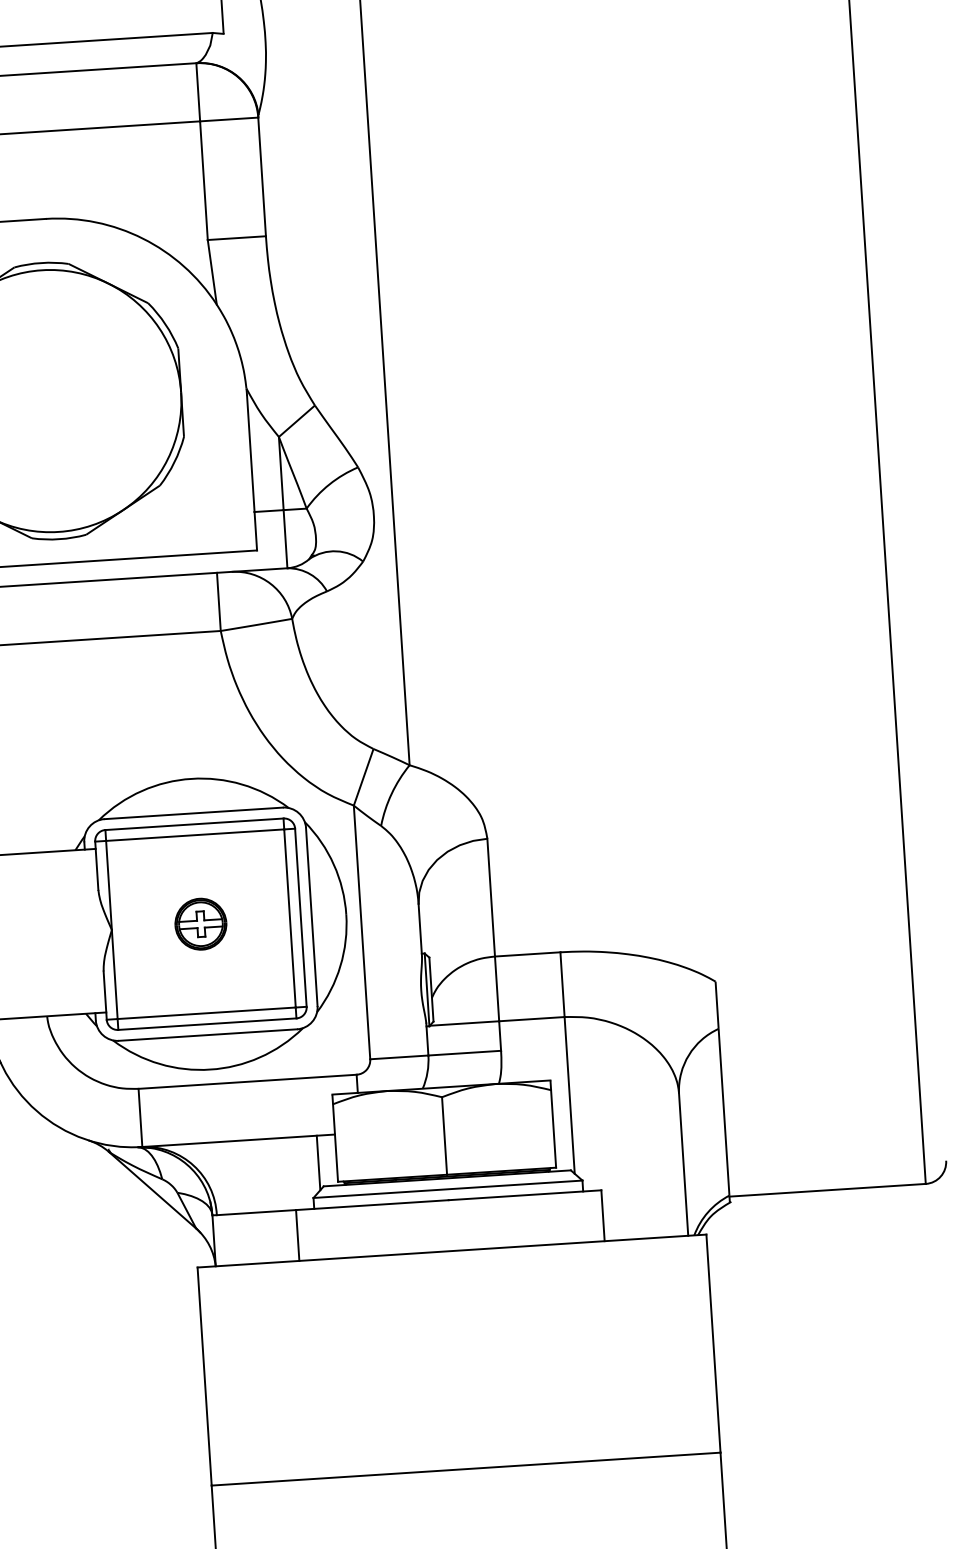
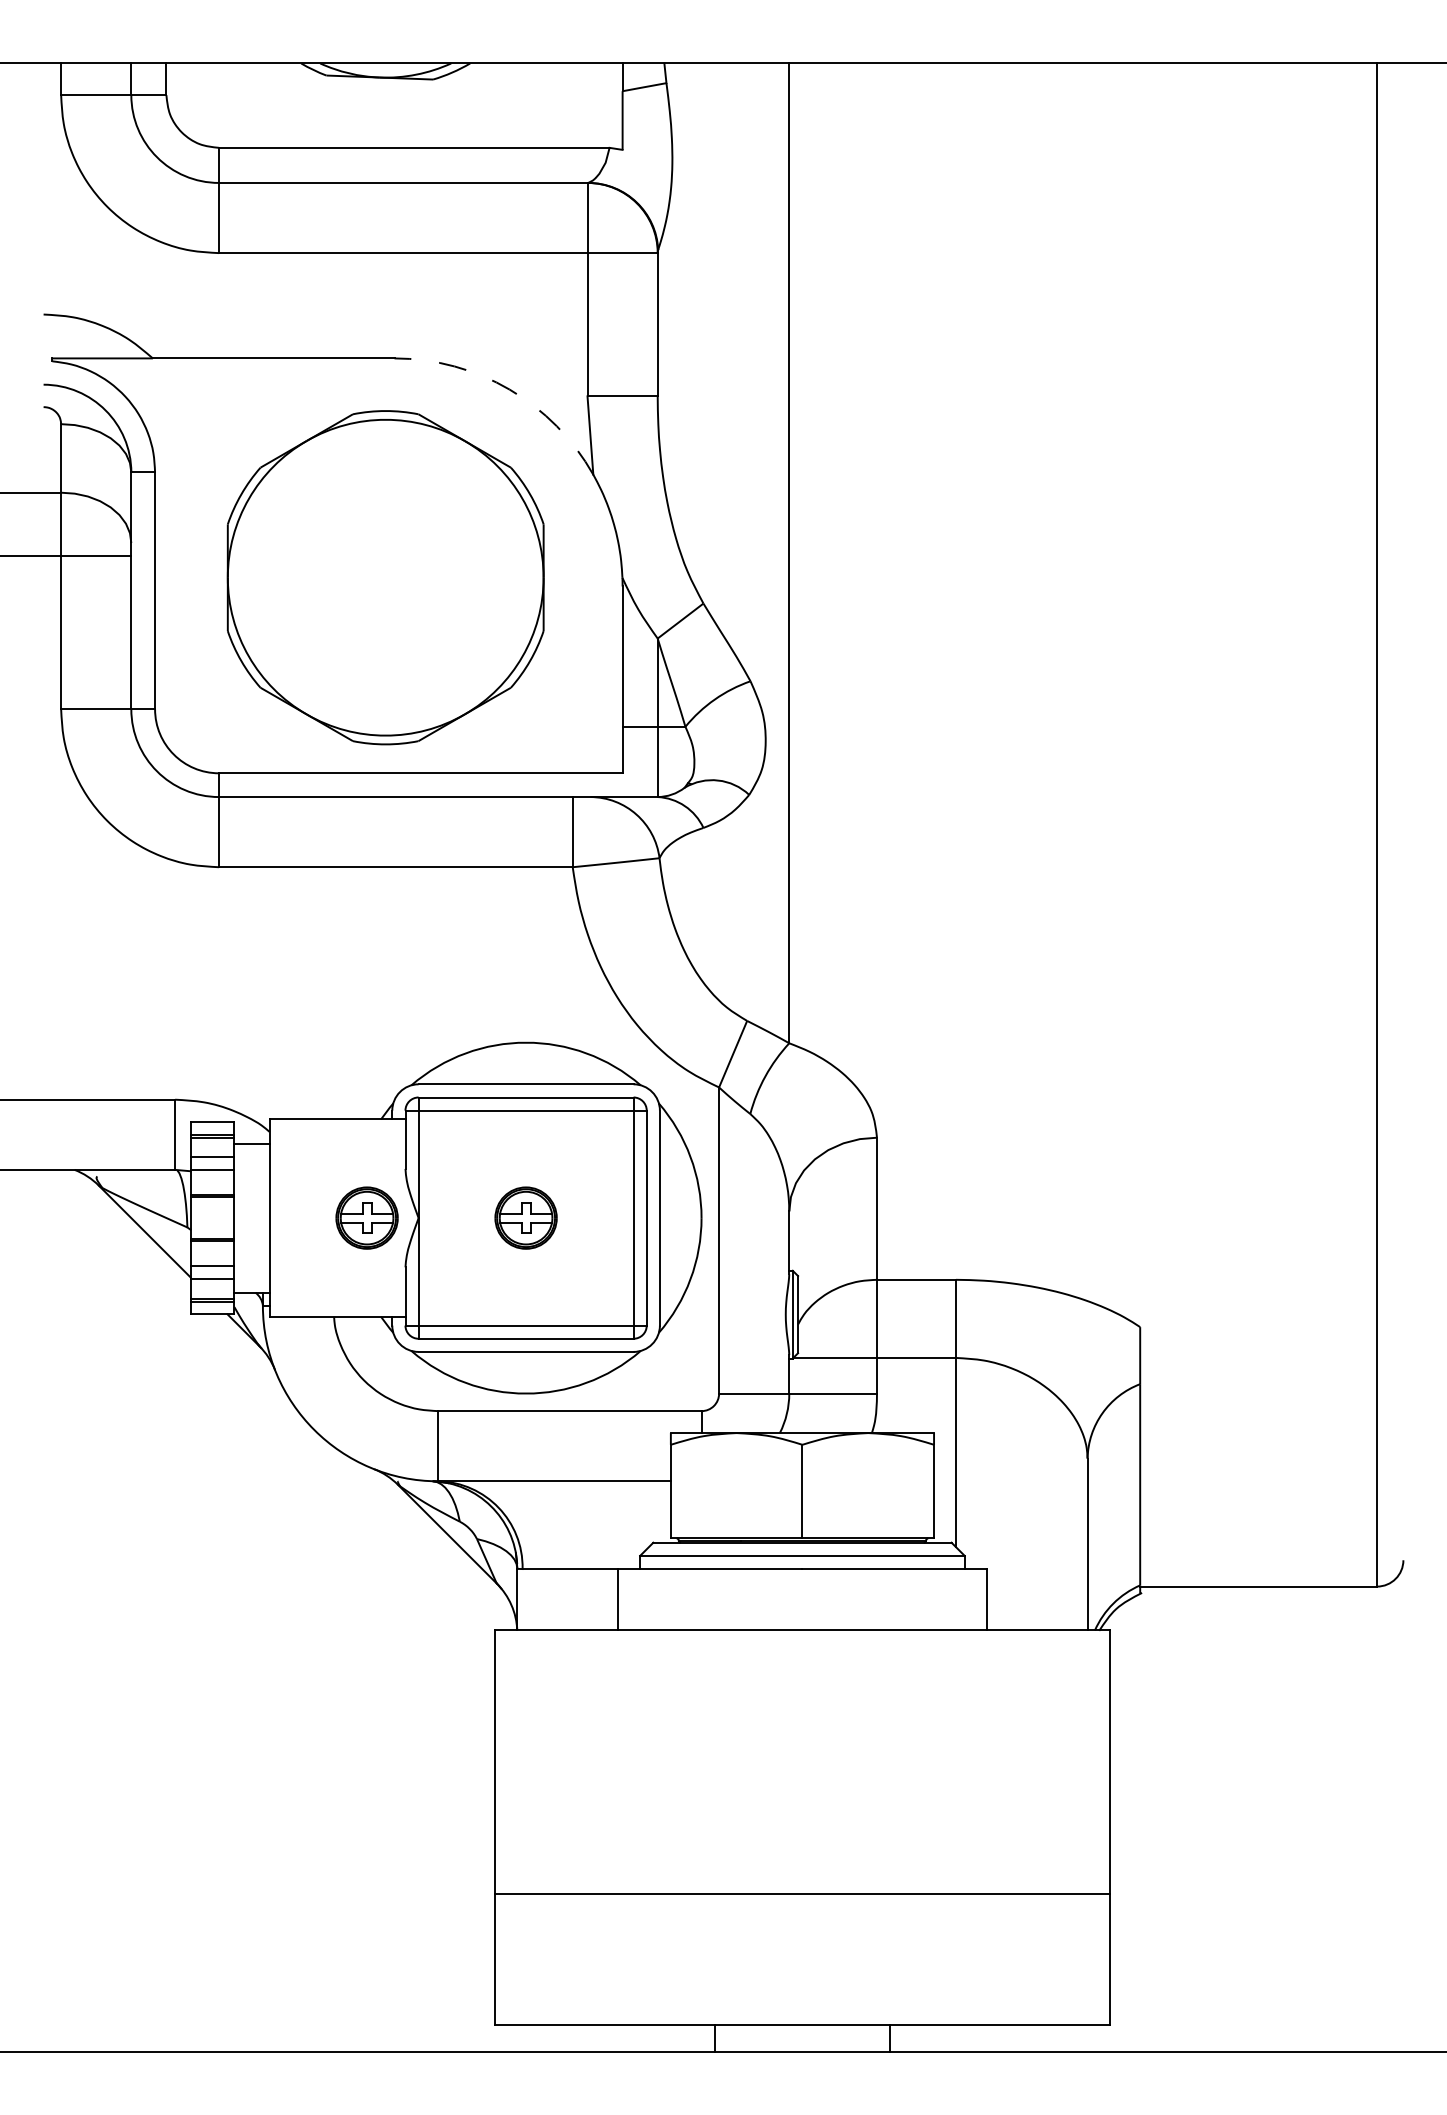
arc: (142, 238) -> (509, 389), solid -> dashed
part: (68, 932) -> (366, 1217), added
line: (318, 1163) -> (648, 1514), removed

